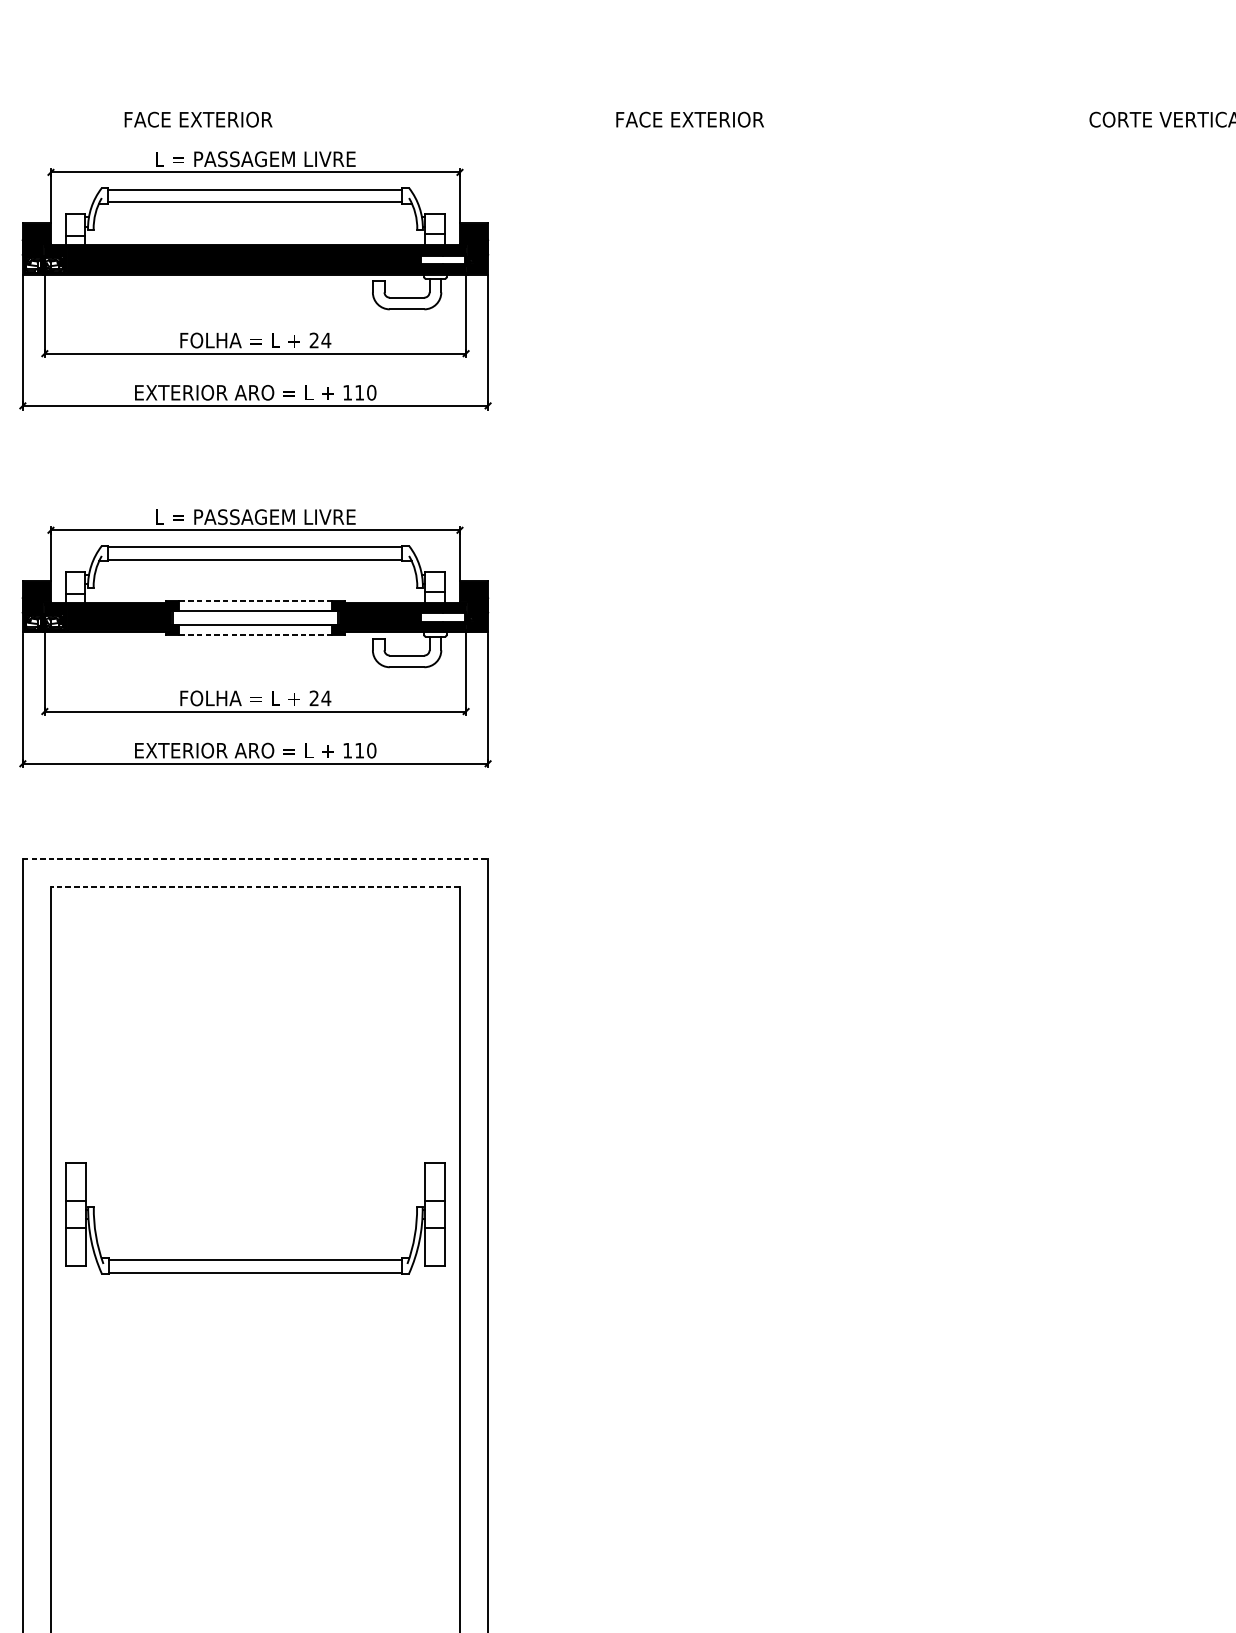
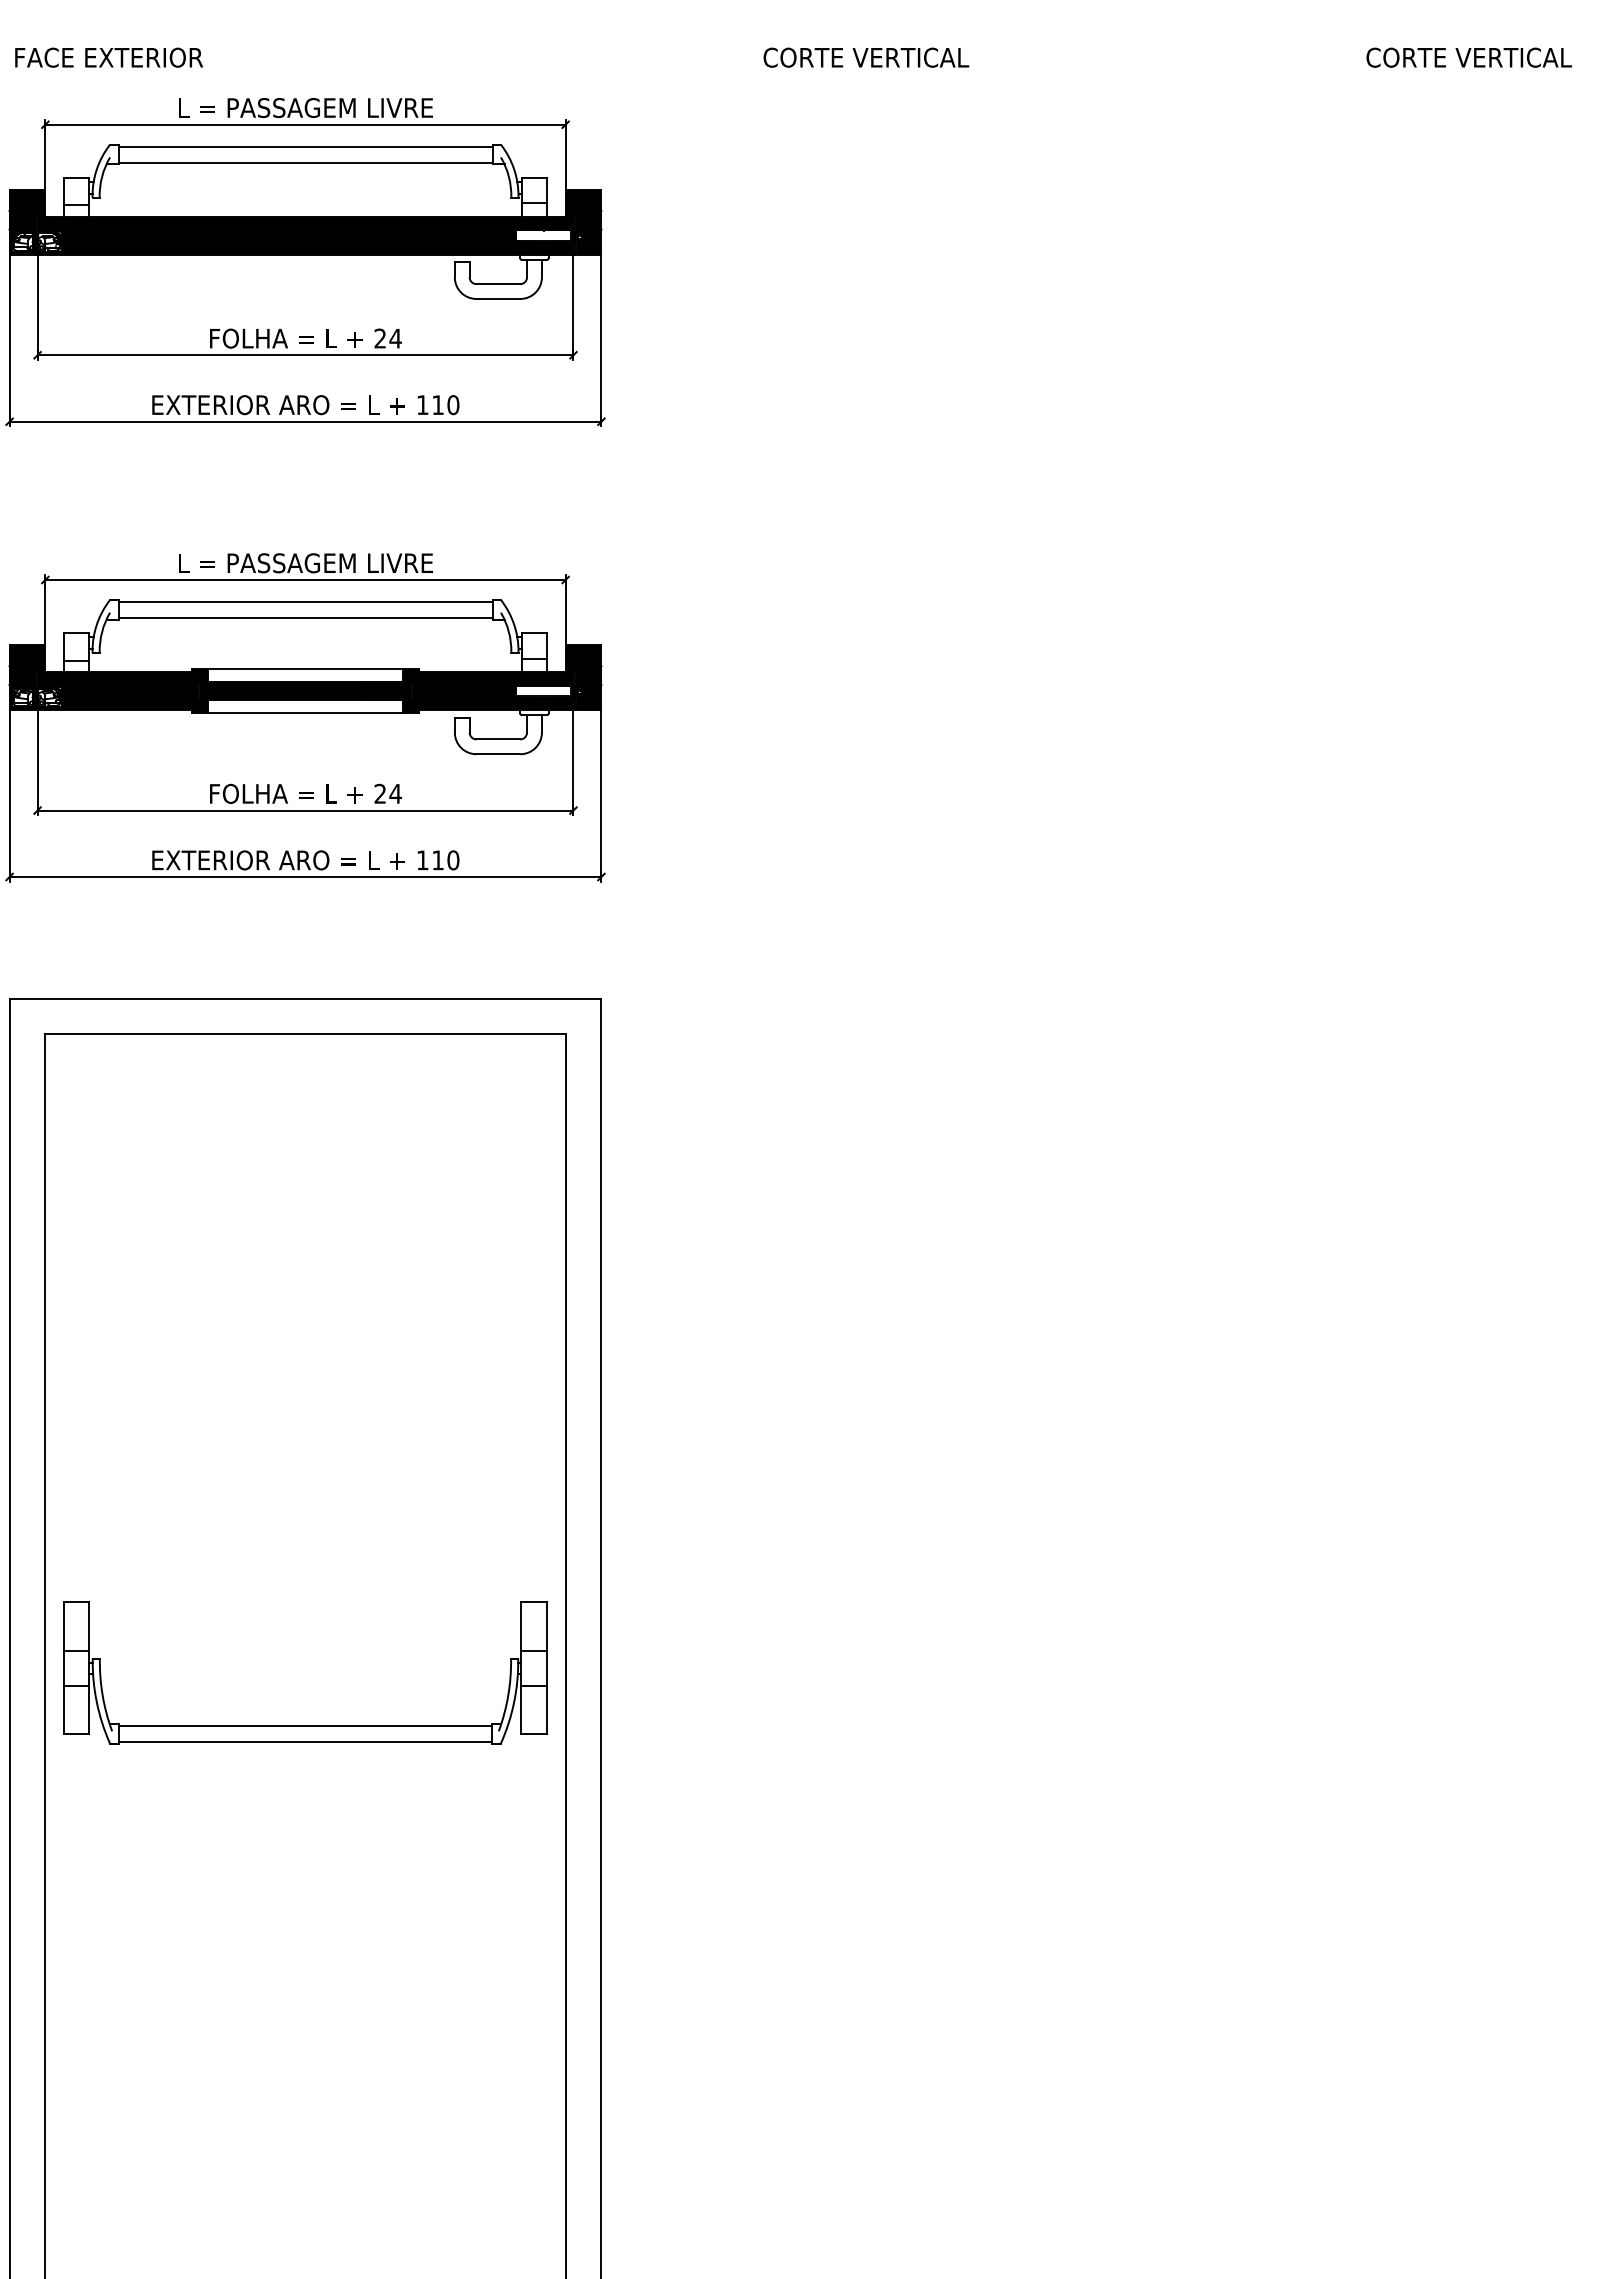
text: (198, 119) -> (109, 57), moved
text: (696, 119) -> (866, 57), FACE EXTERIOR -> CORTE VERTICAL
line: (255, 600) -> (305, 669), dashed -> solid
fill: (255, 617) -> (305, 690), added
line: (255, 634) -> (305, 712), dashed -> solid
line: (255, 859) -> (305, 998), dashed -> solid
line: (255, 887) -> (305, 1034), dashed -> solid
part: (255, 1259) -> (305, 1725), moved

